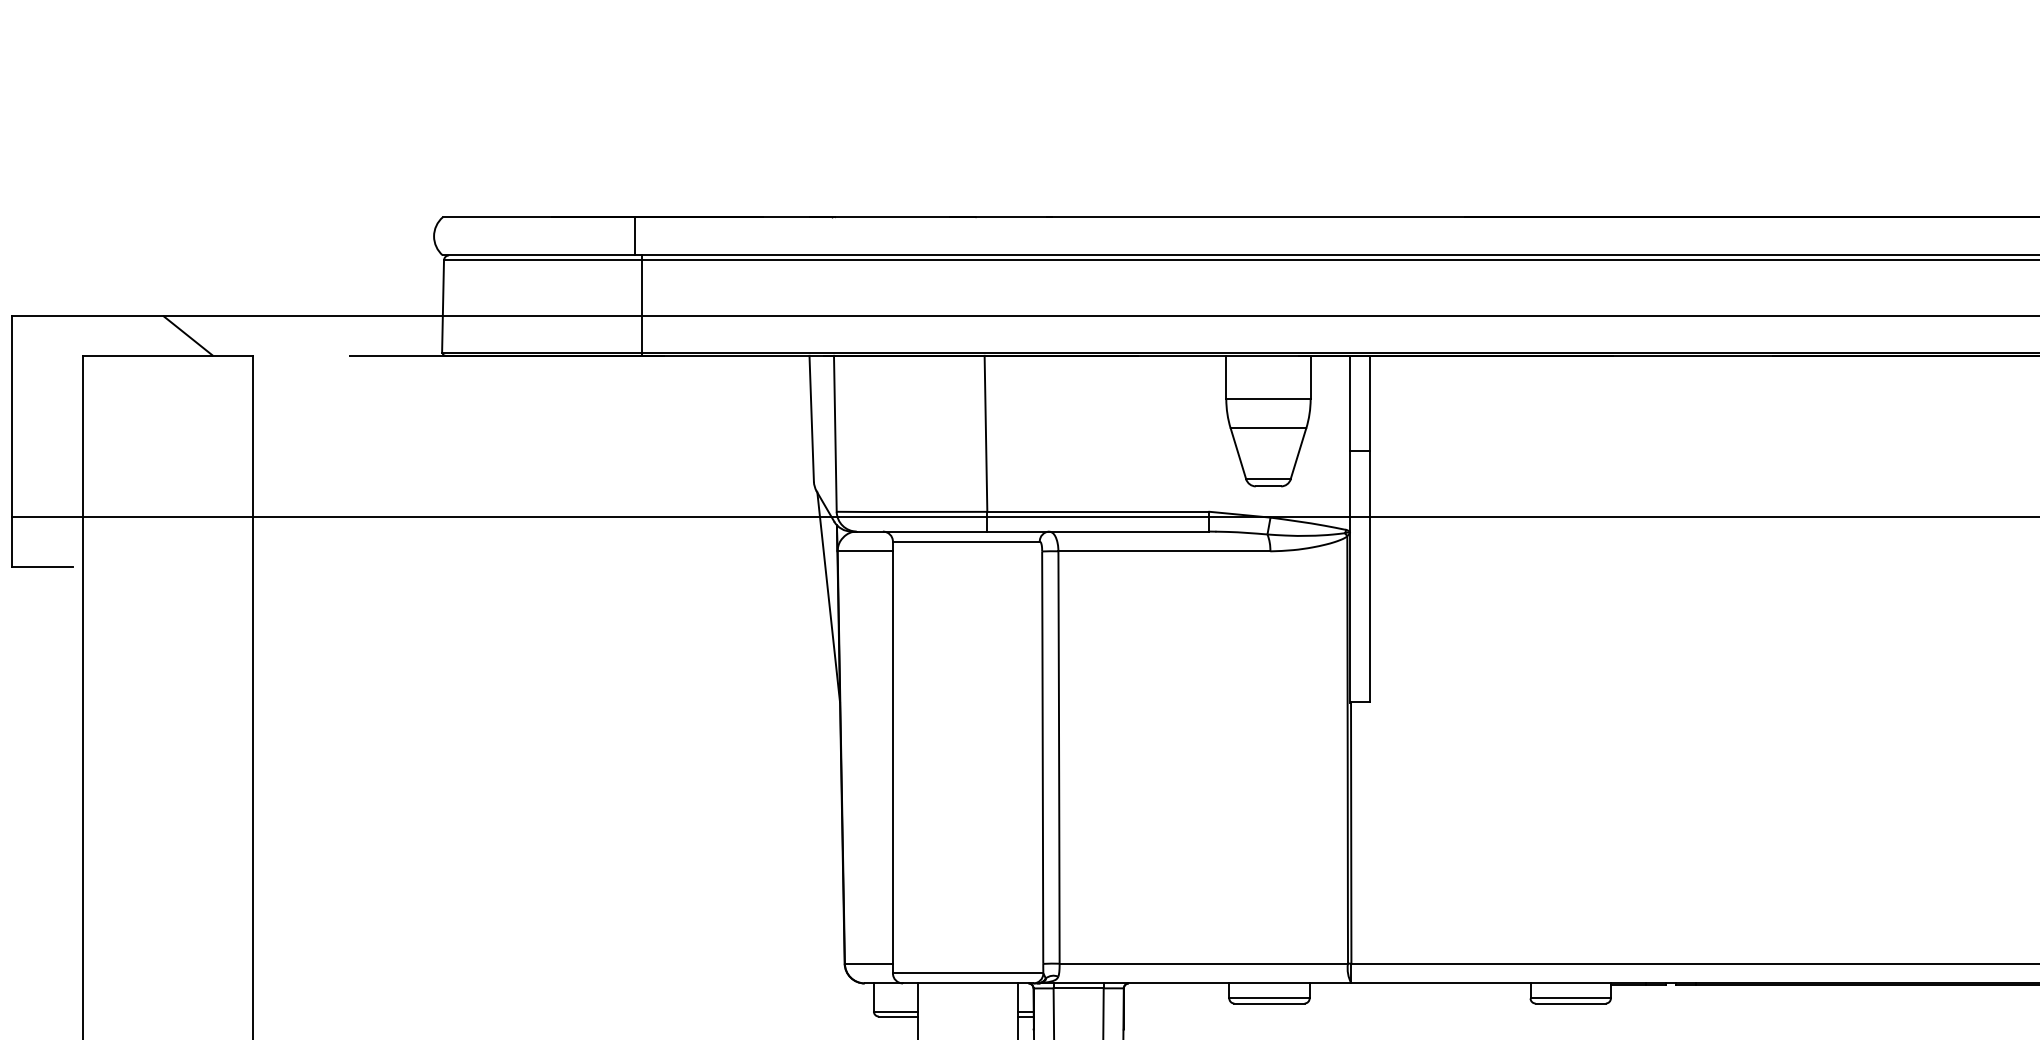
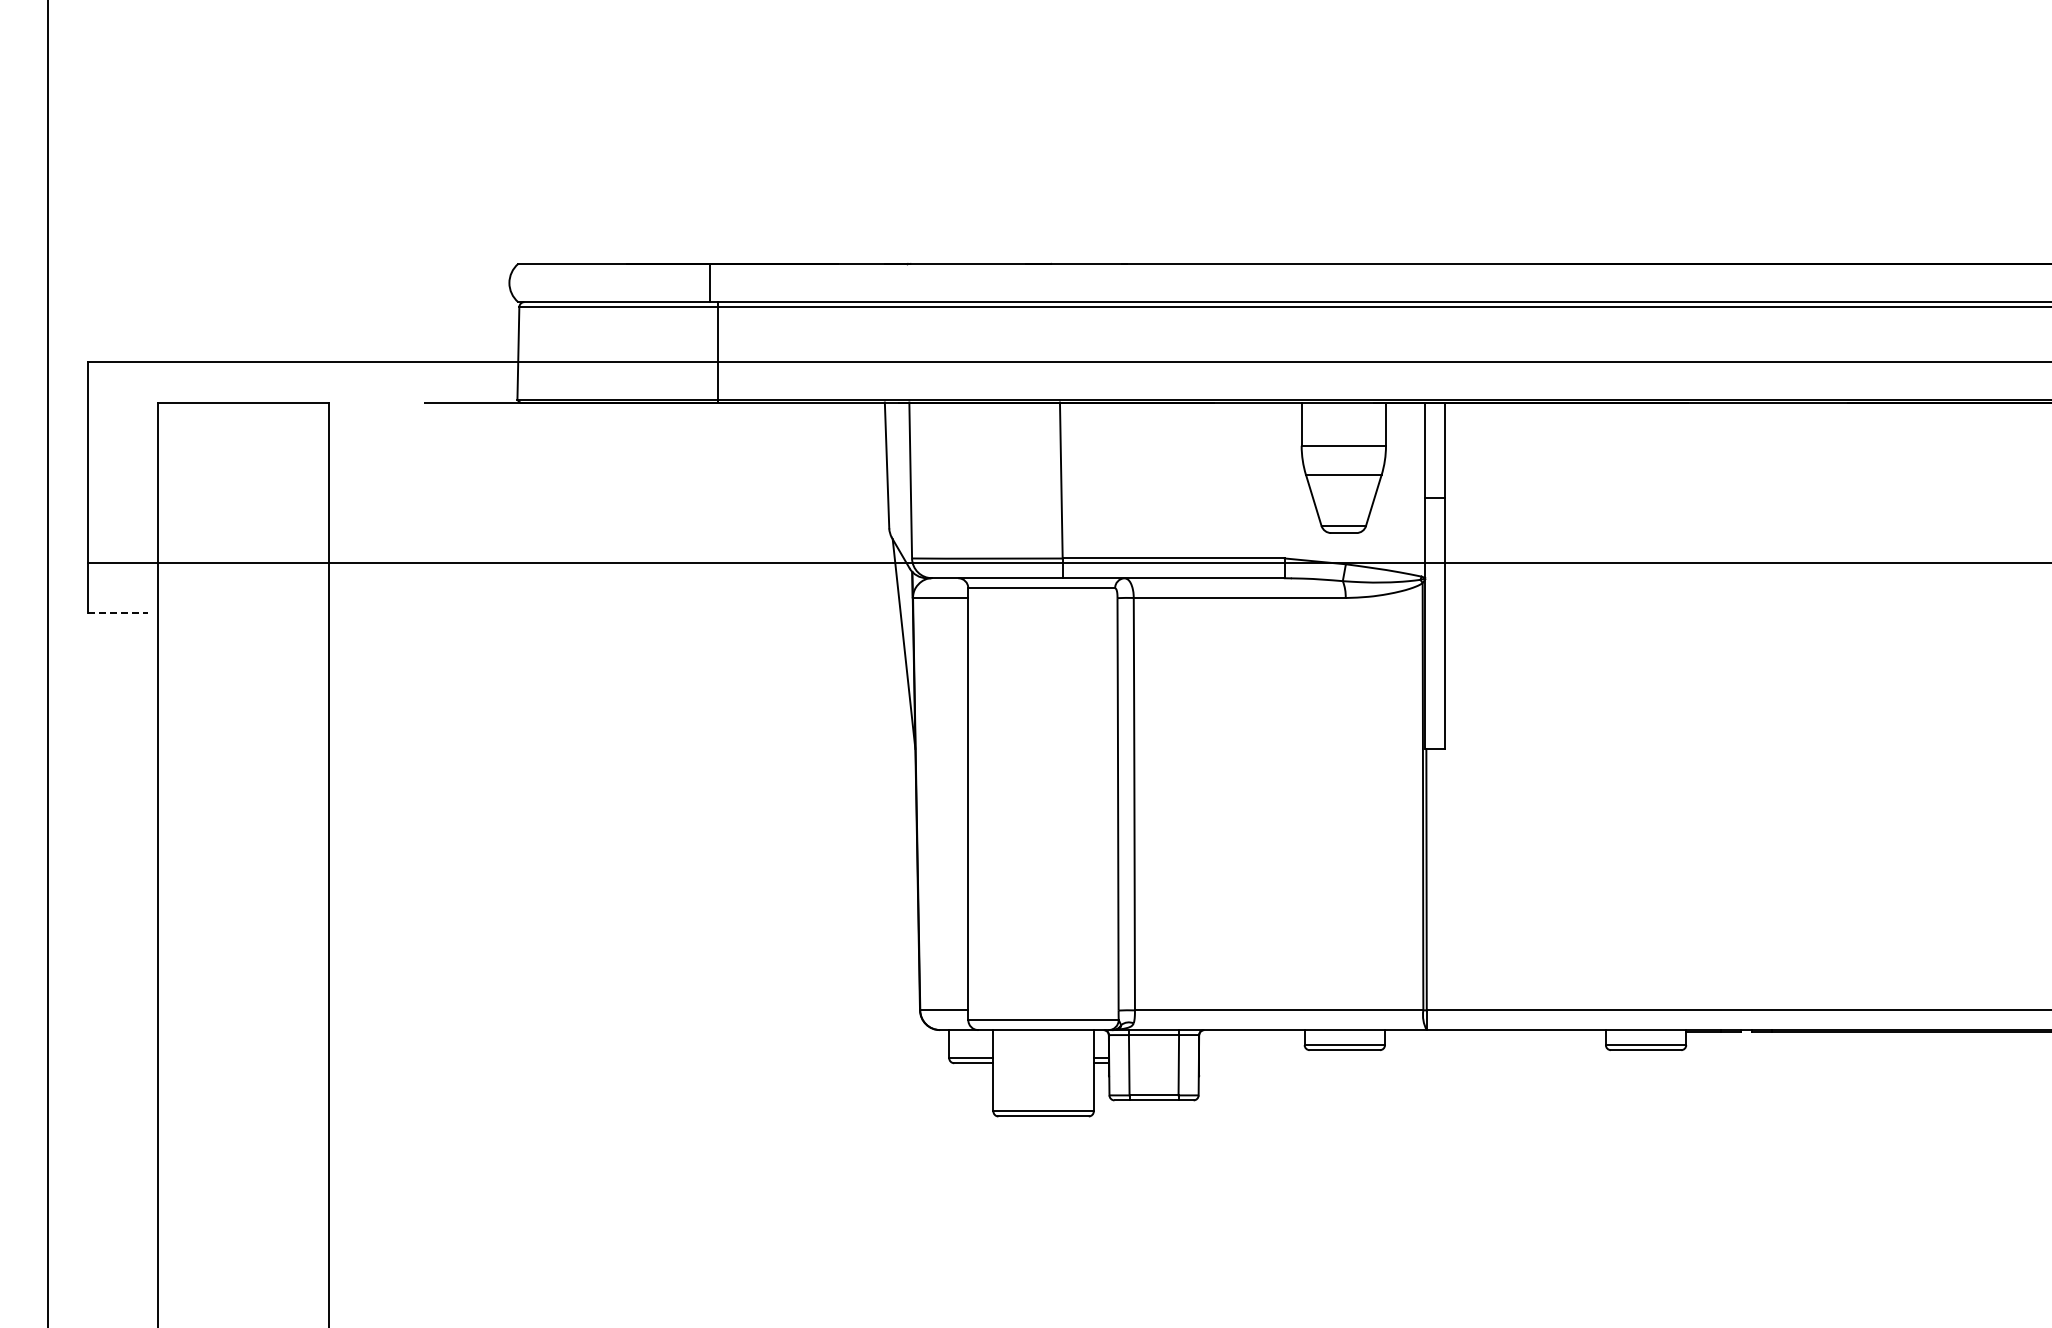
line: (188, 335) -> (263, 382), removed
line: (43, 566) -> (118, 613), solid -> dashed

